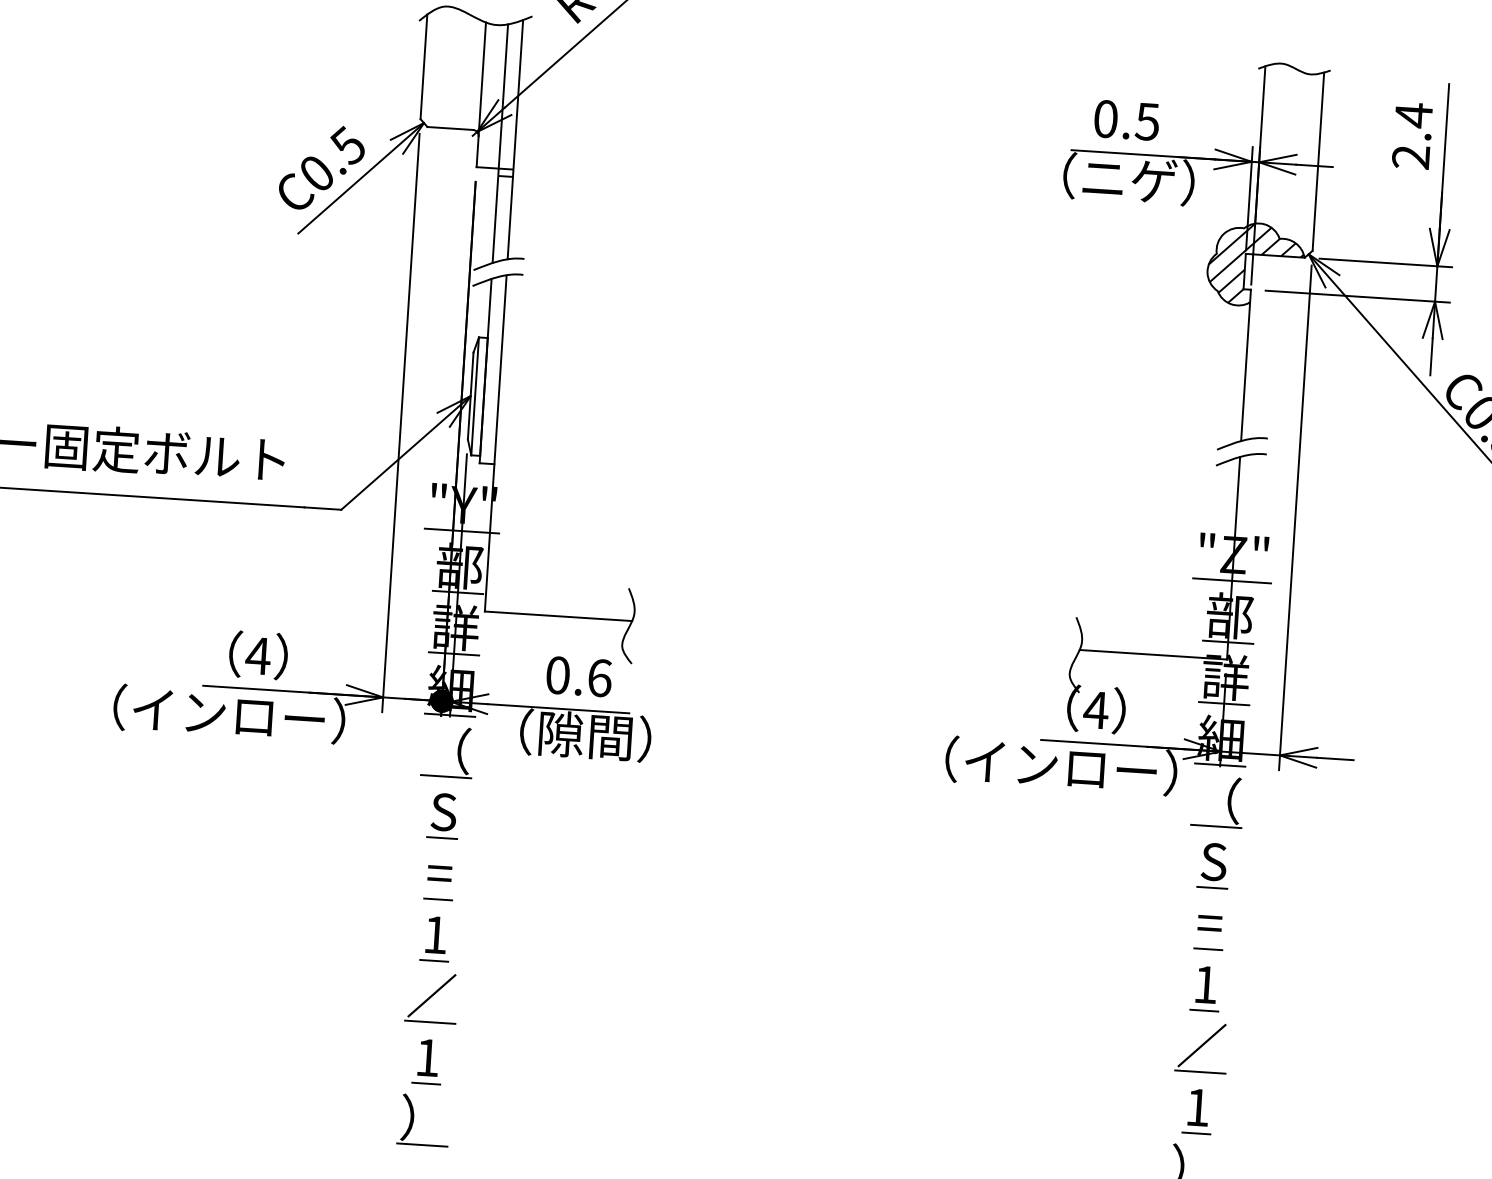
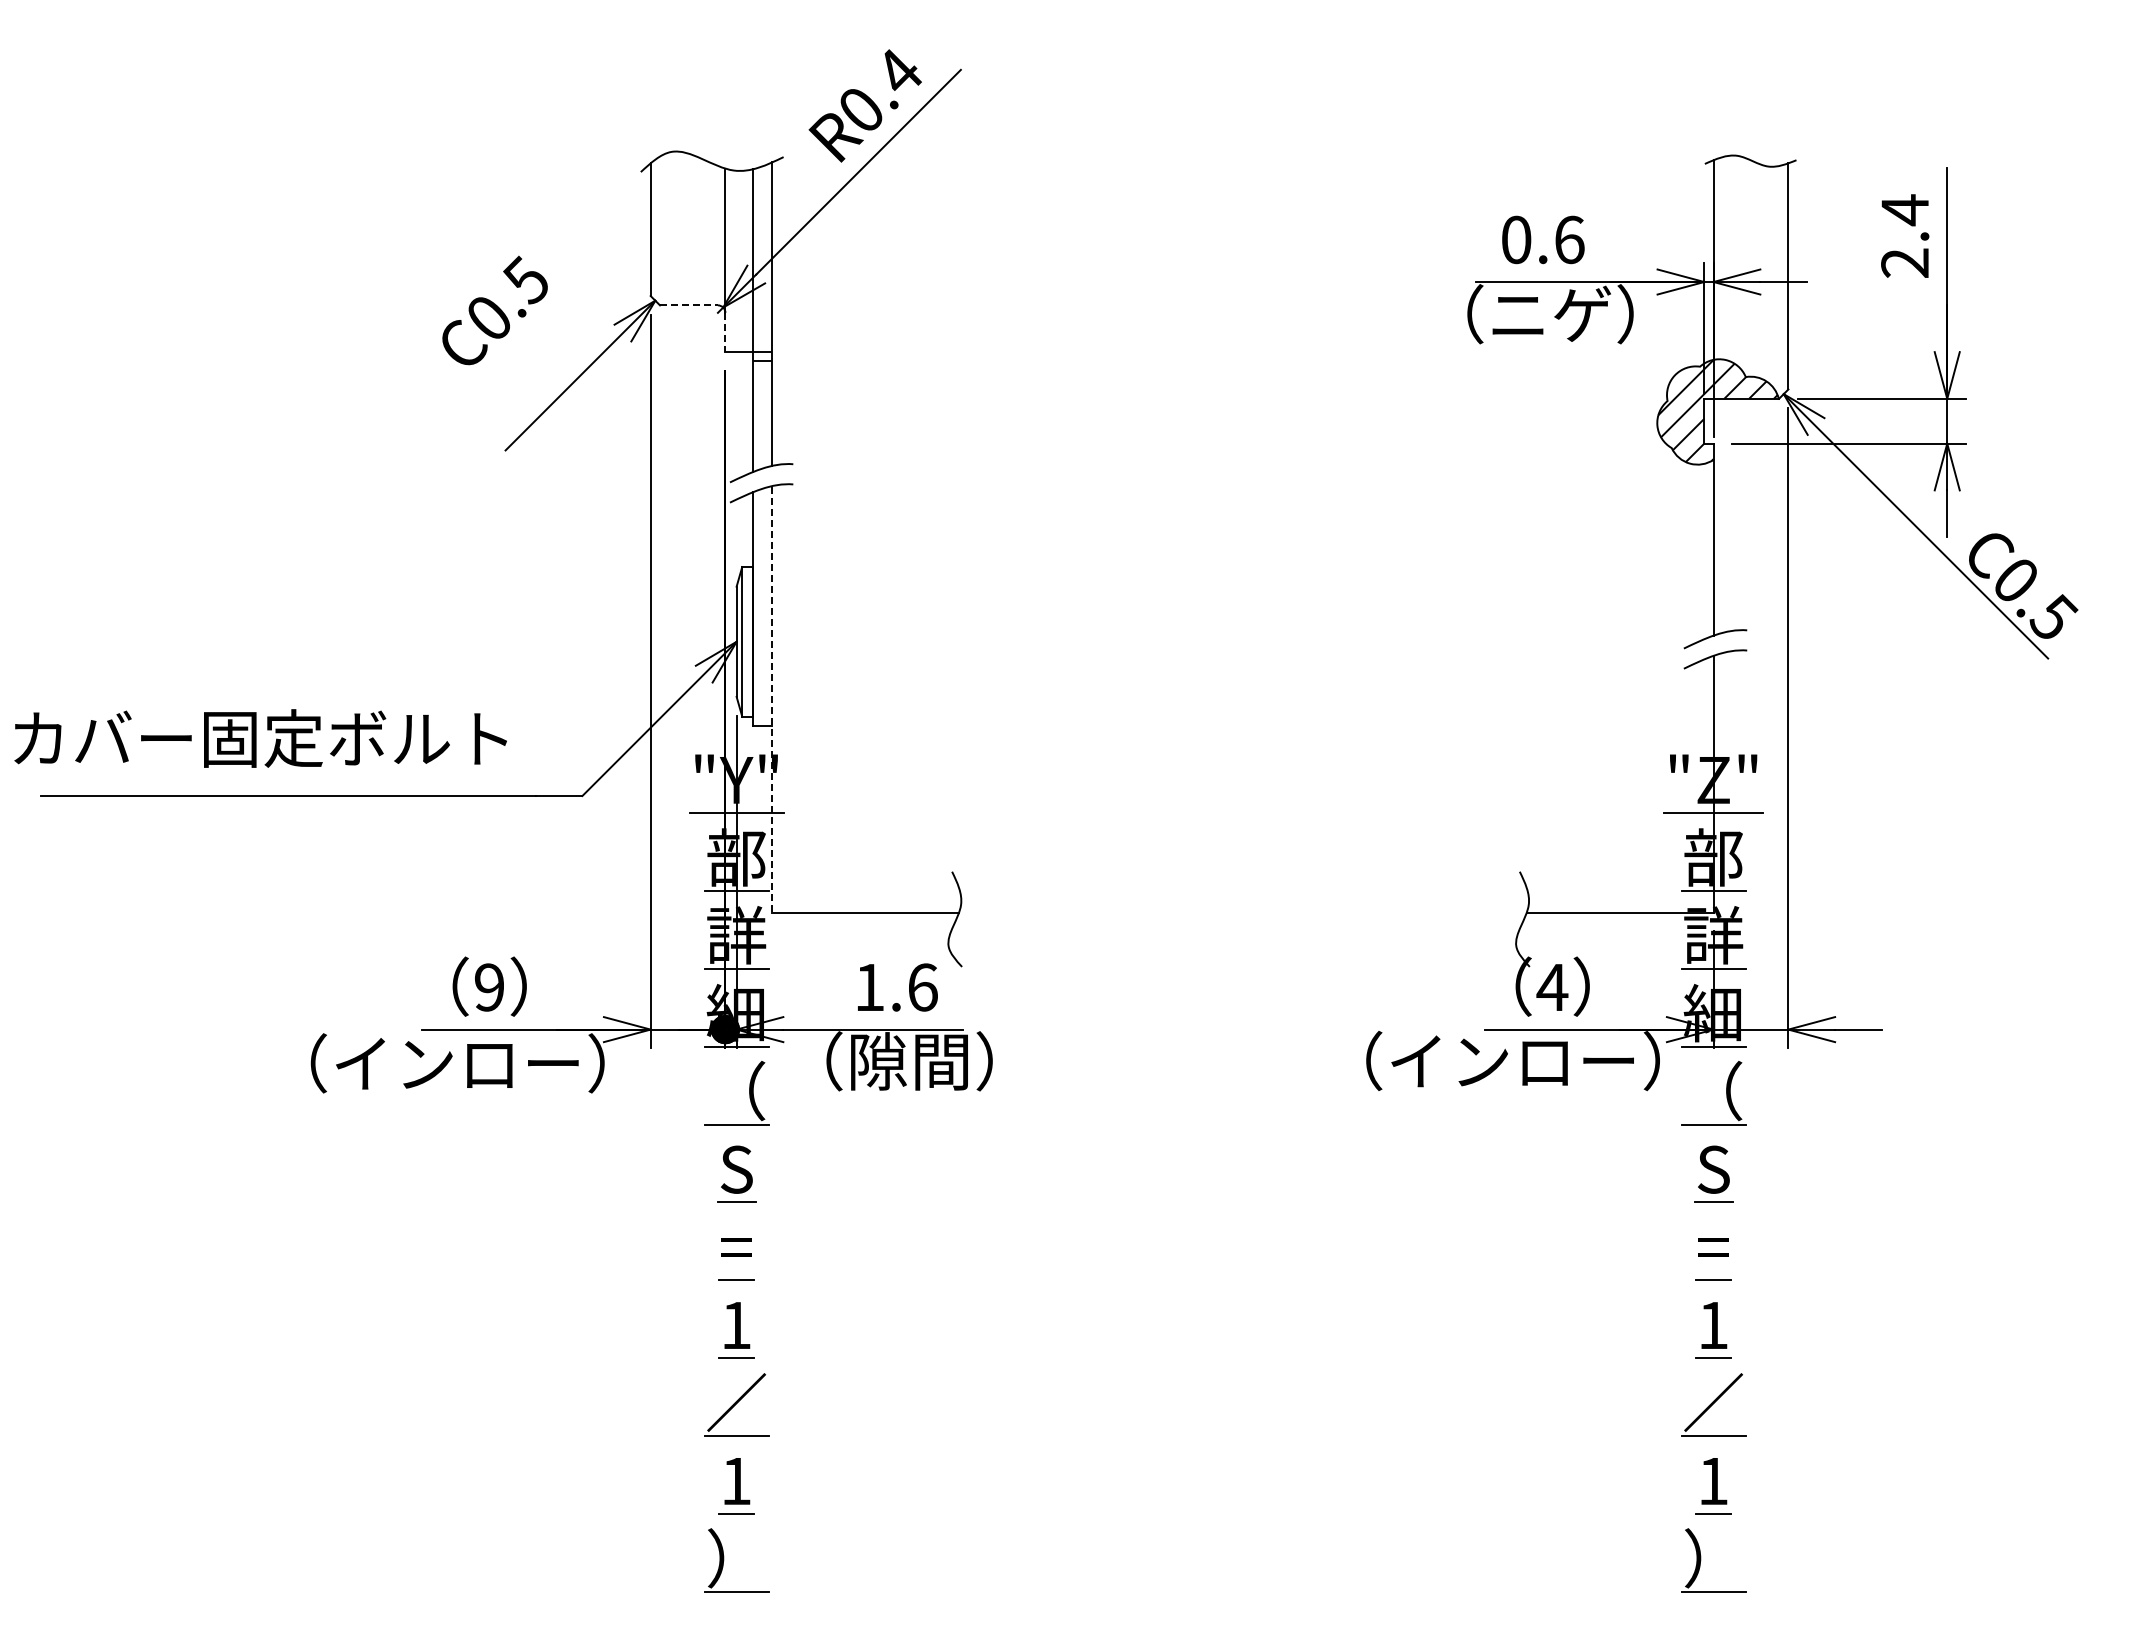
text: (1147, 121) -> (1569, 239), 0.5 -> 0.6
line: (449, 128) -> (688, 305), solid -> dashed
line: (477, 151) -> (725, 332), solid -> dashed
text: (321, 167) -> (494, 310), moved
line: (495, 444) -> (772, 700), solid -> dashed
text: (258, 656) -> (489, 987), 4 -> 9
text: (557, 675) -> (869, 987), 0.6 -> 1.6

